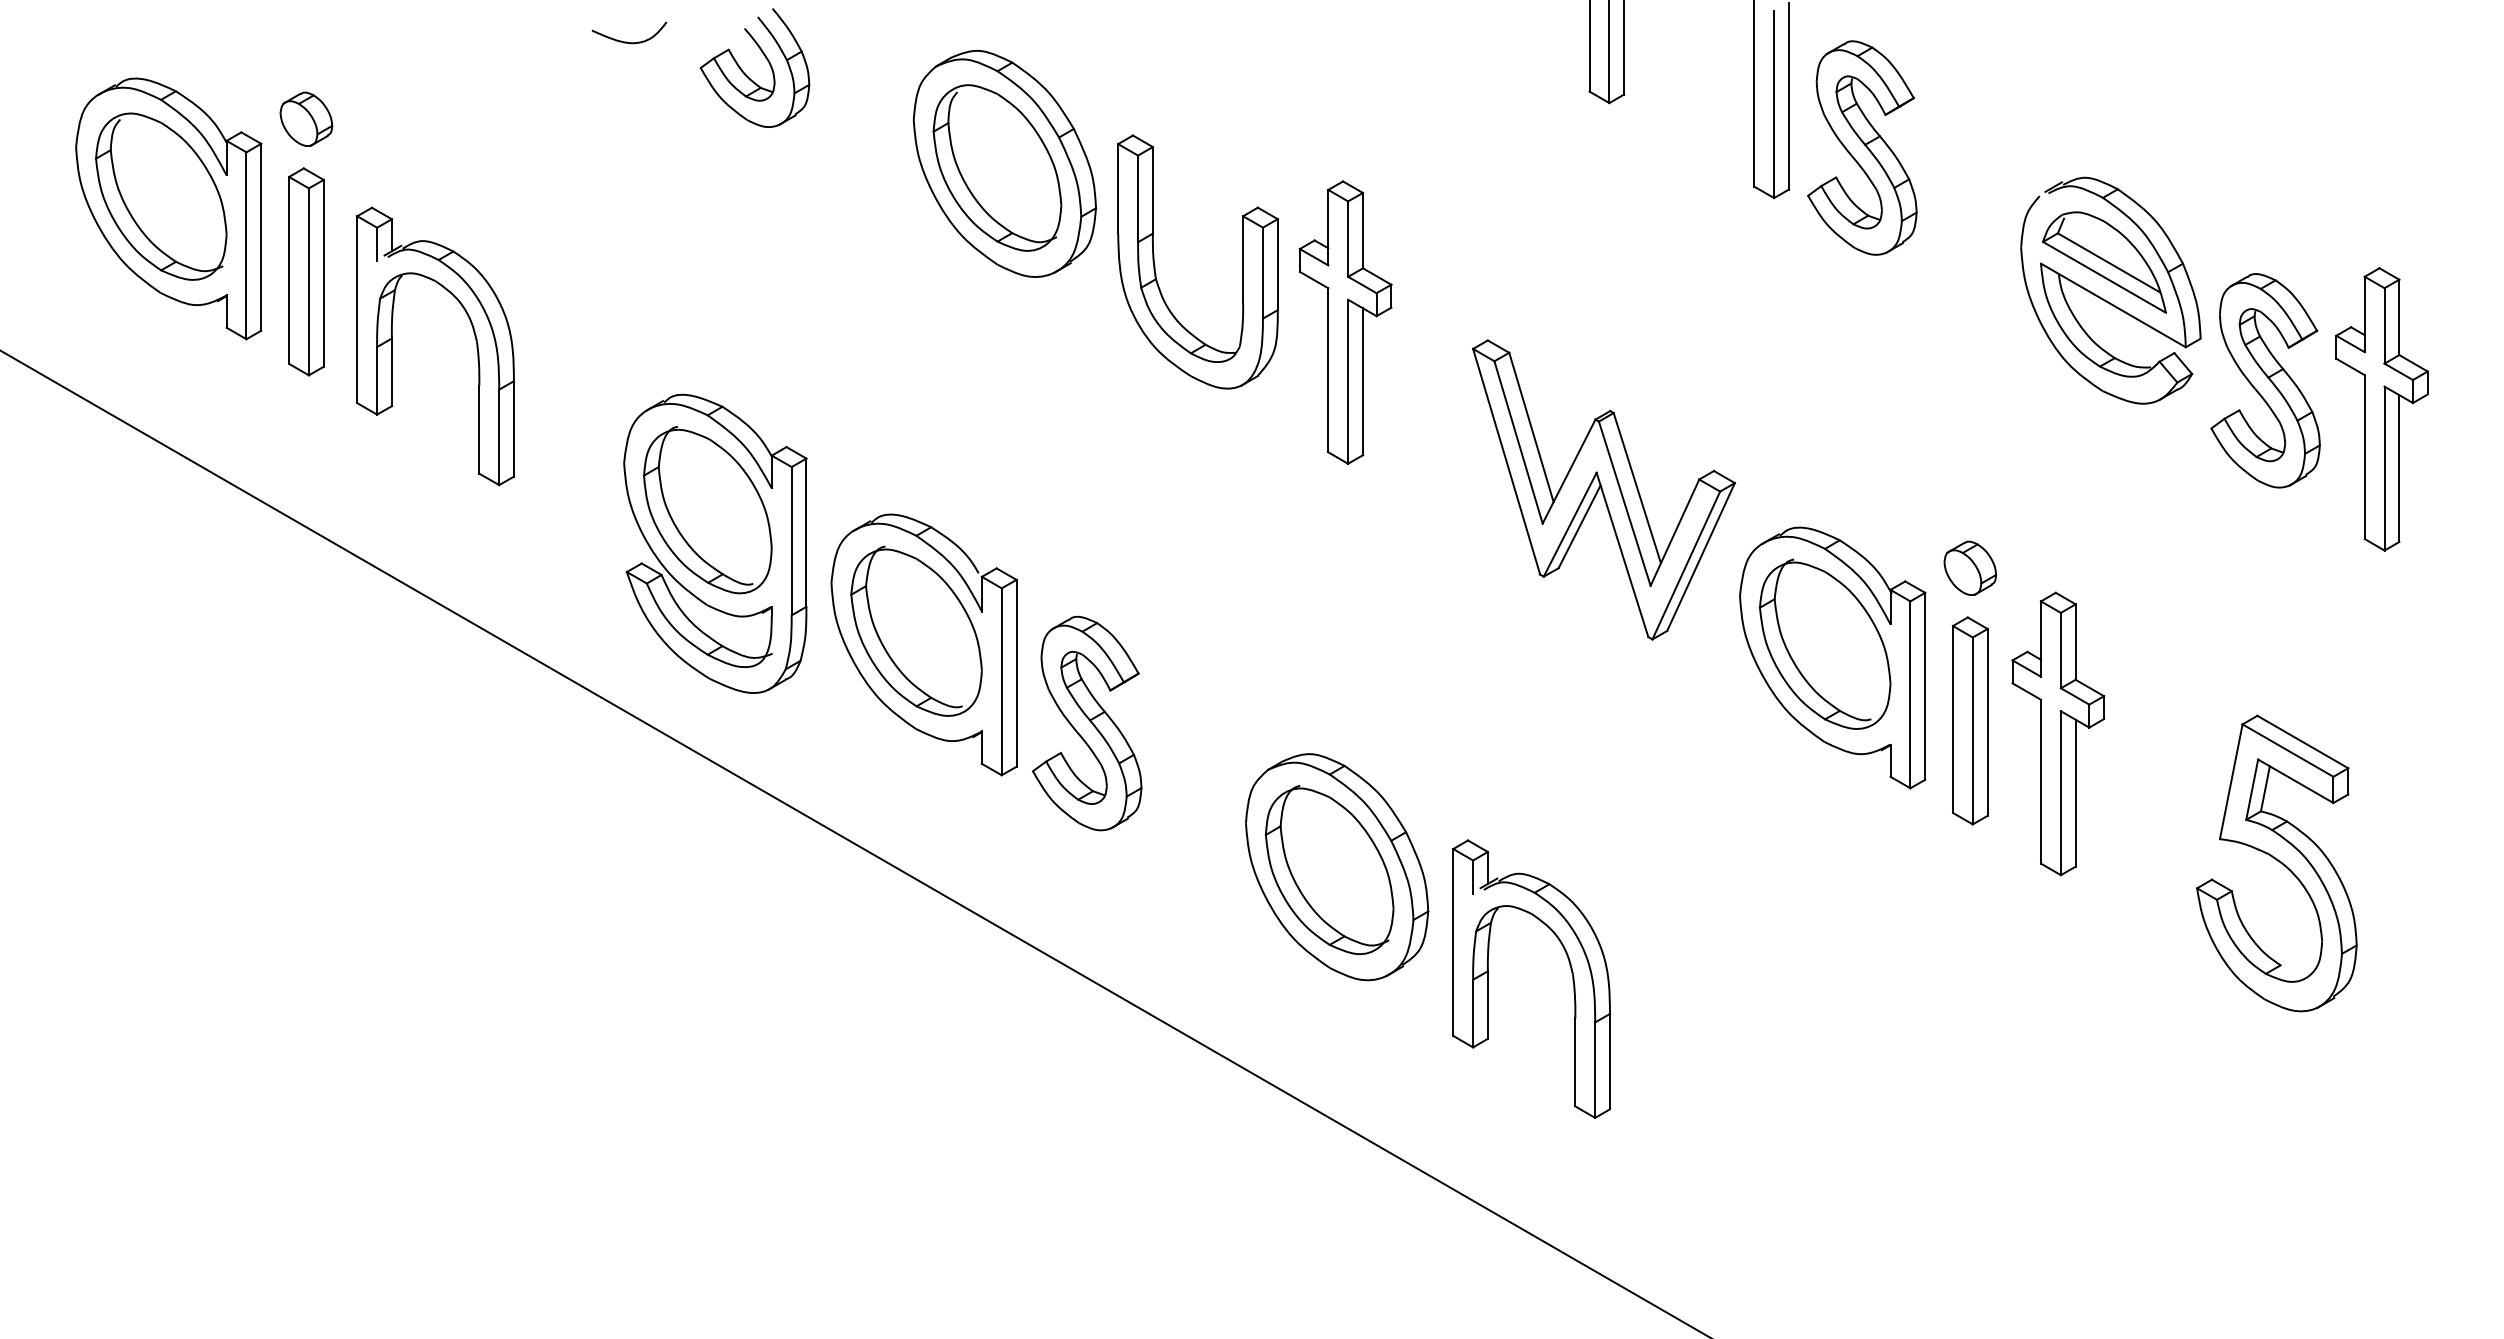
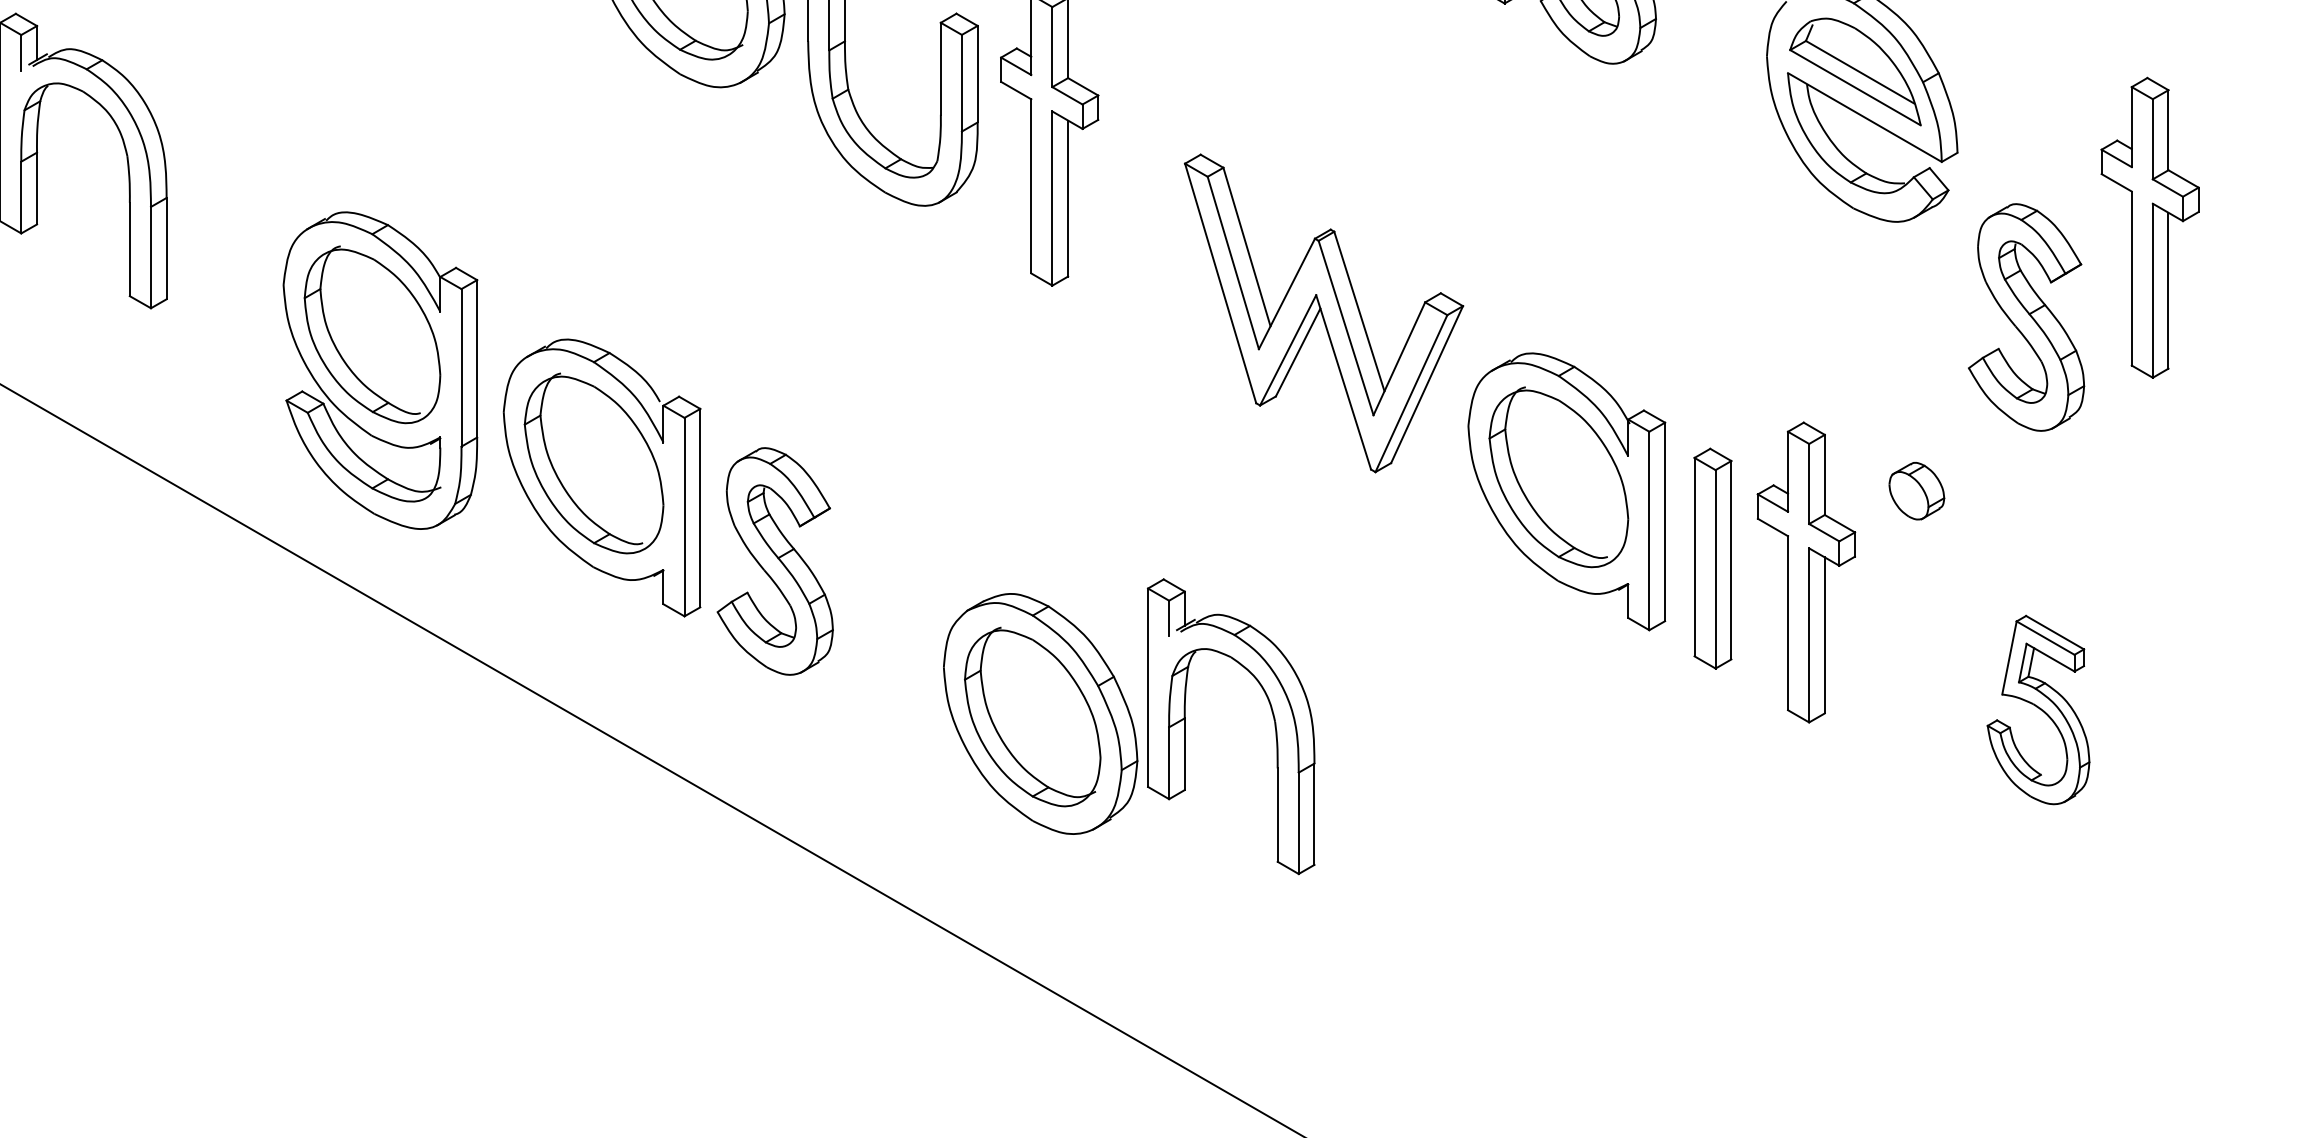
part: (2265, 380) -> (2026, 317), moved
part: (1970, 567) -> (1917, 490), moved
part: (2276, 863) -> (2038, 710), size x0.6
part: (1570, 969) -> (1272, 716), moved

